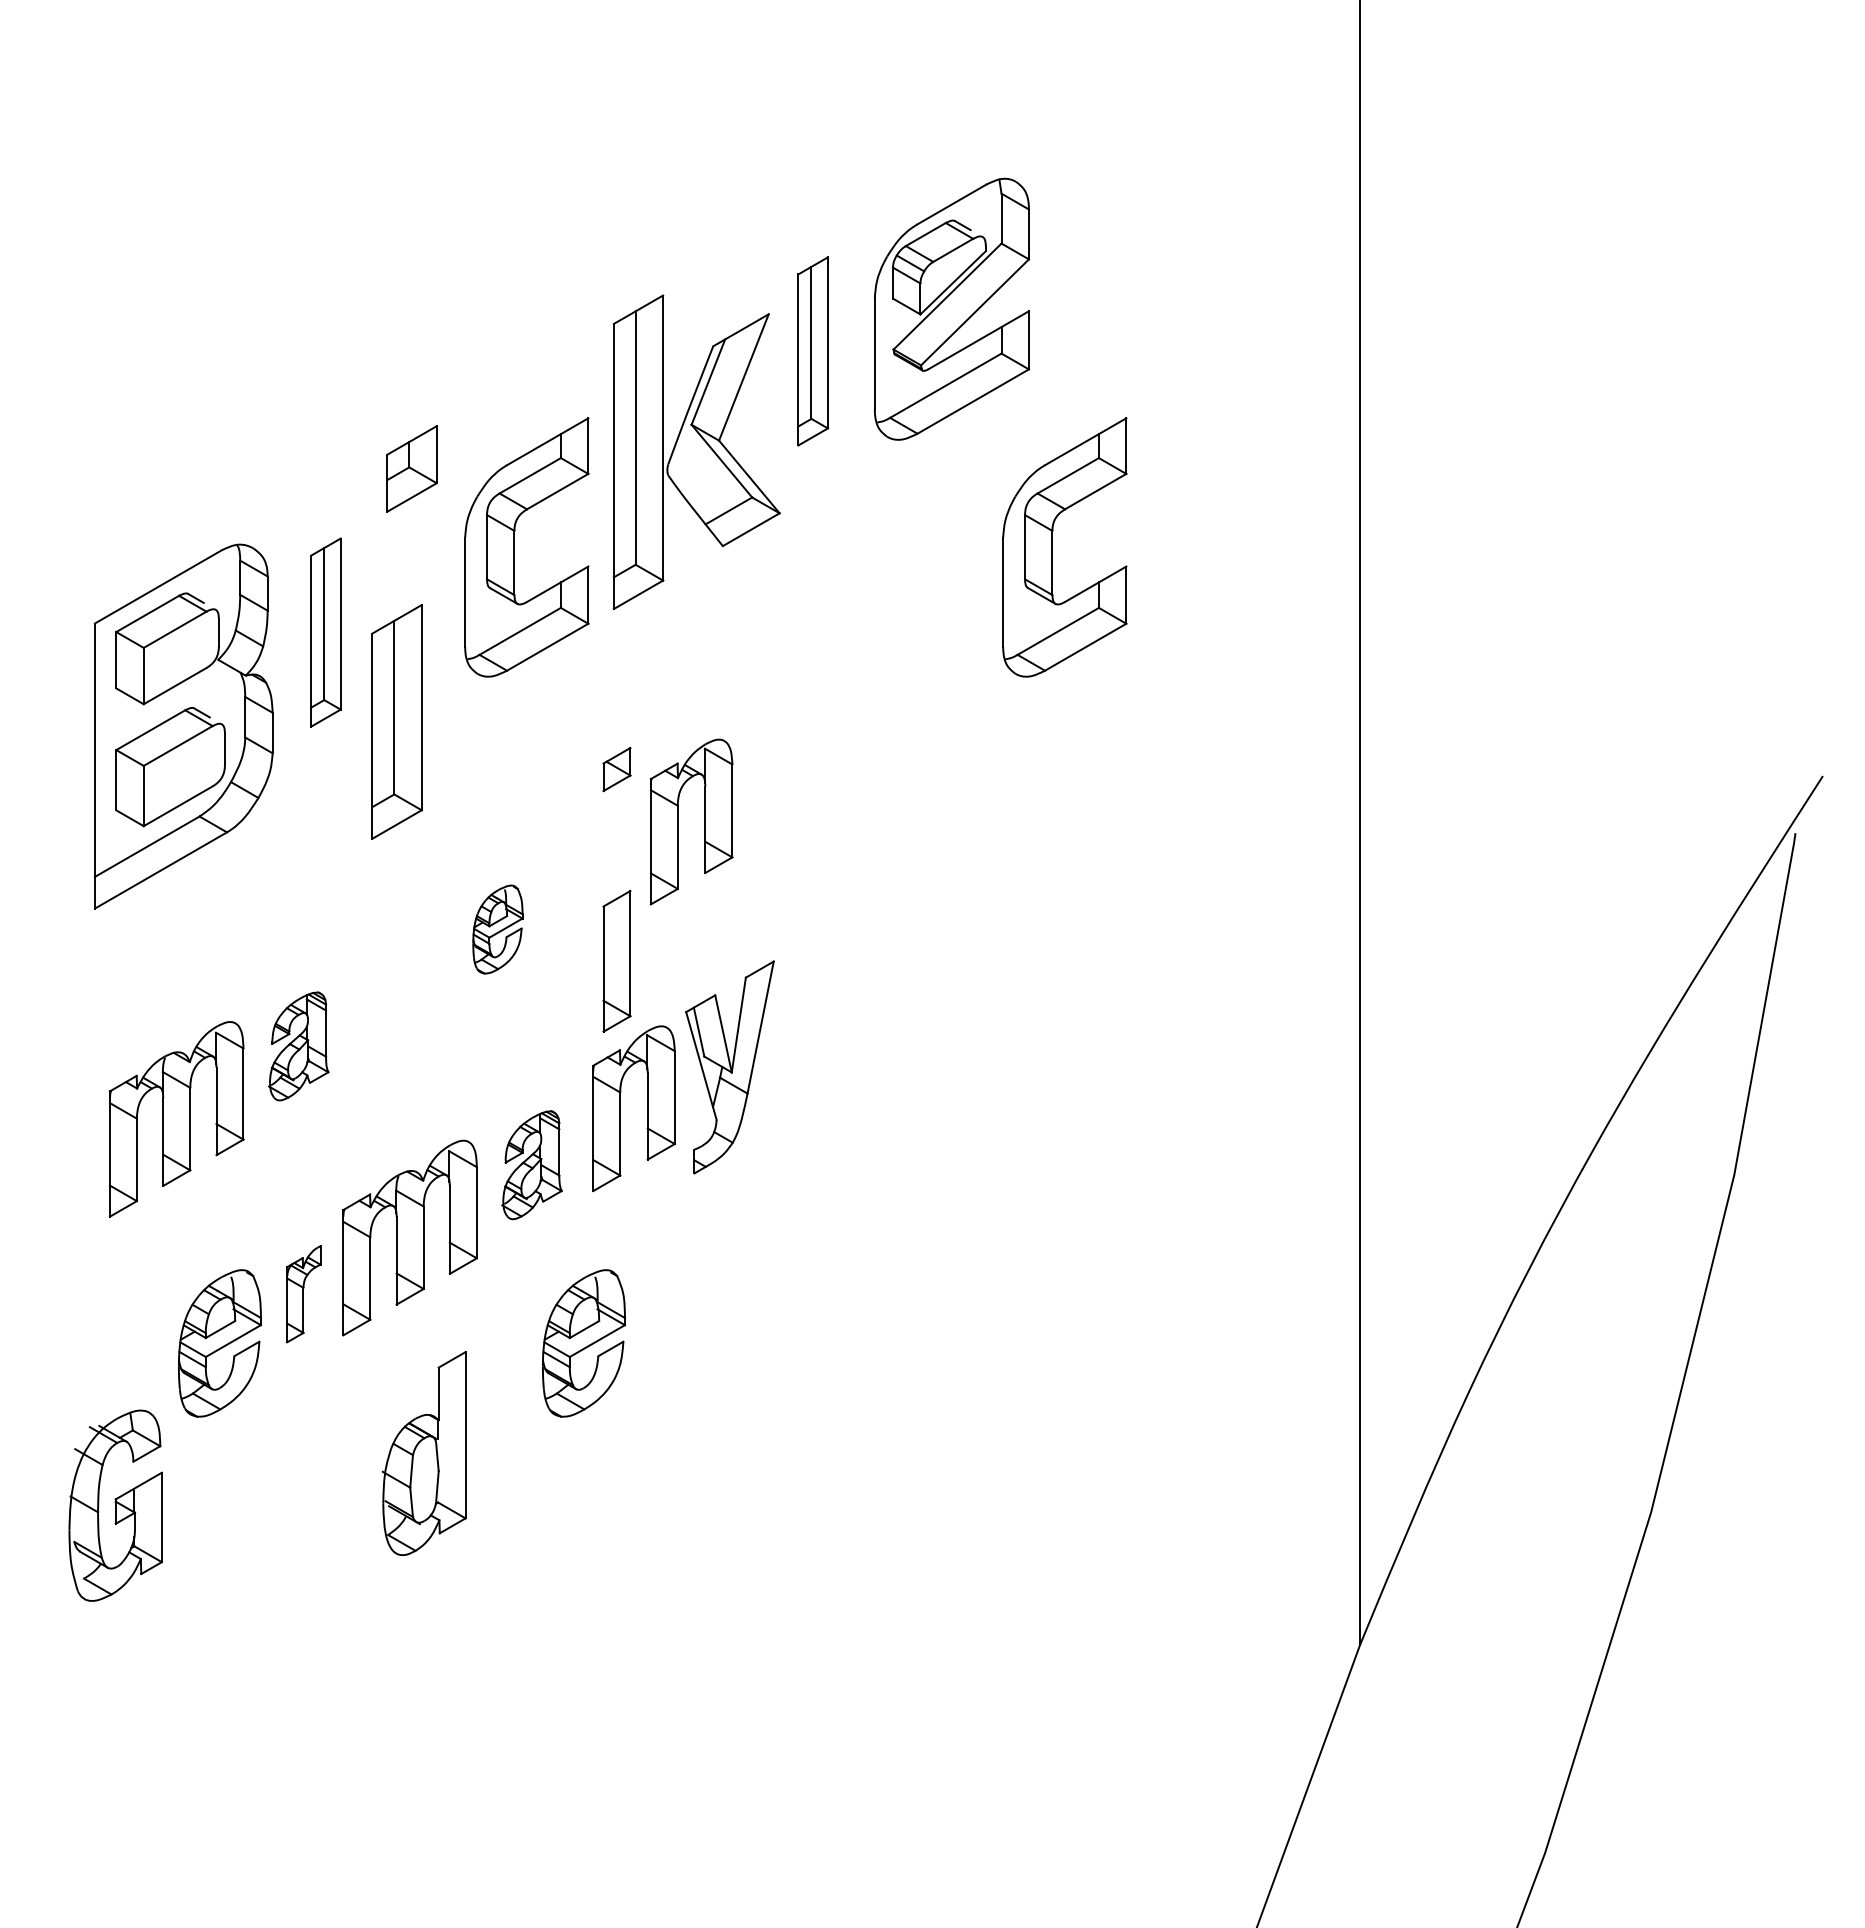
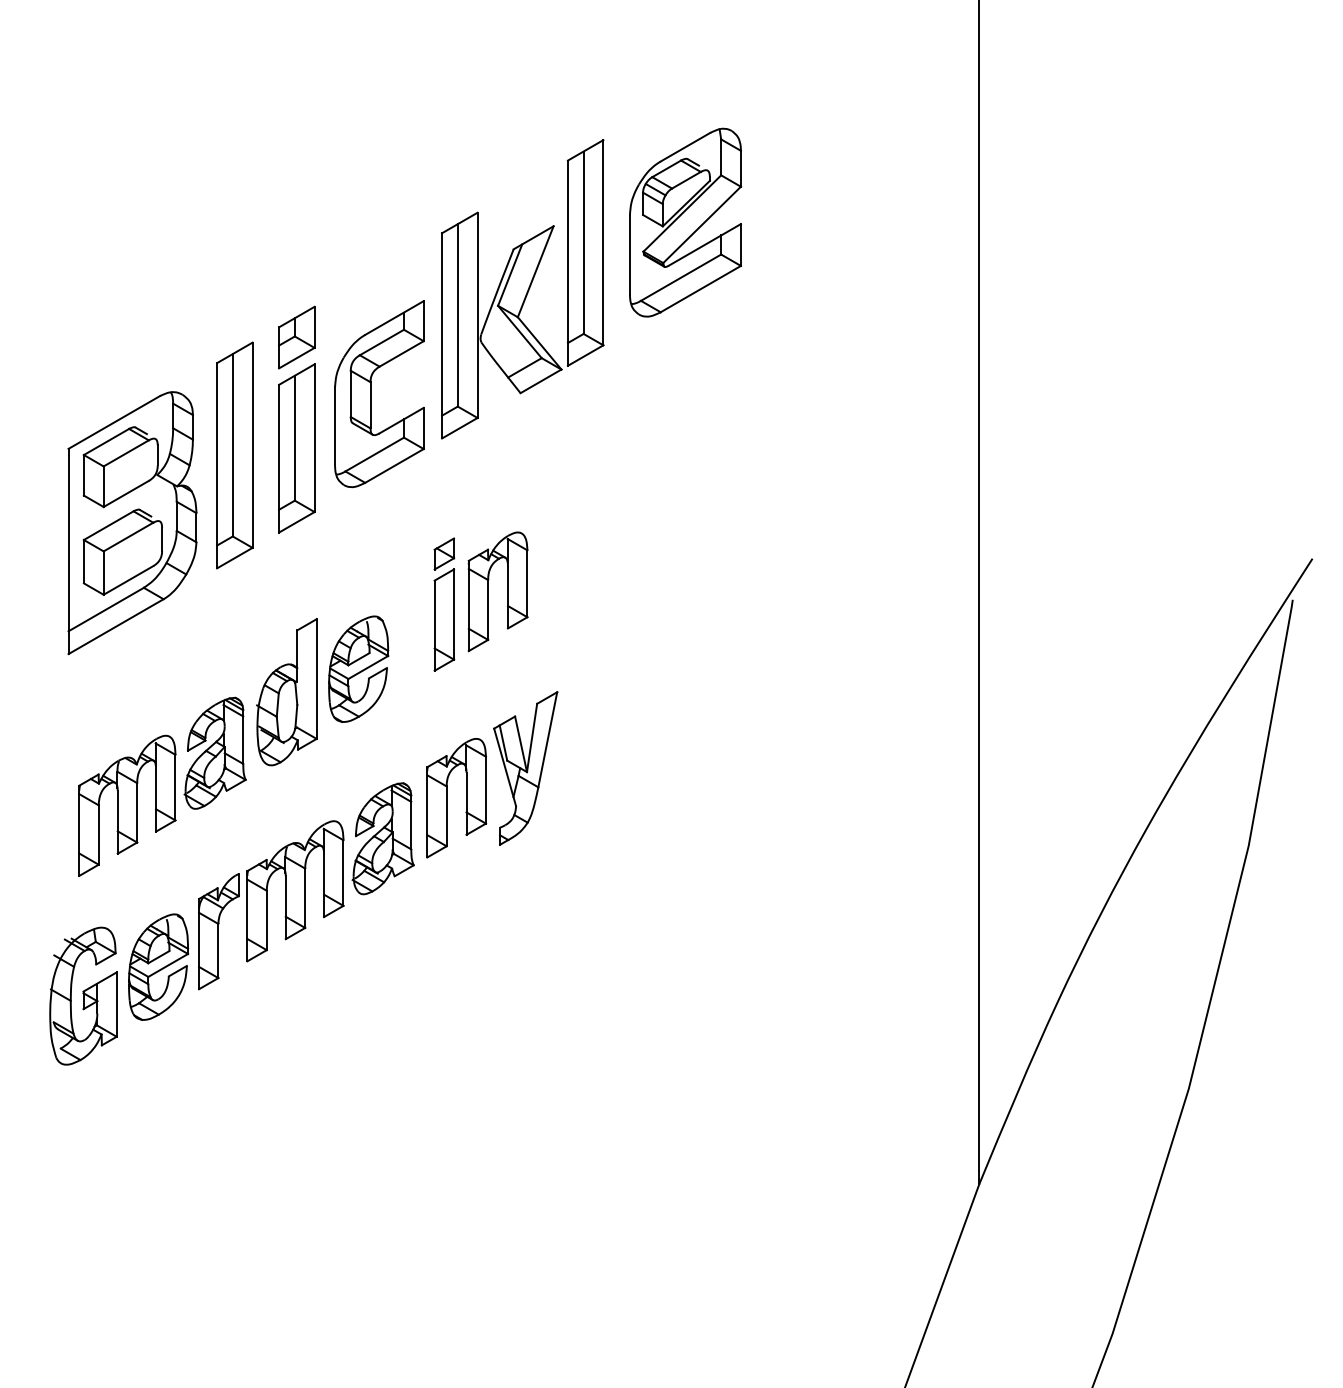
part: (812, 351) -> (585, 253), size x1.67
part: (1052, 547) -> (757, 394), removed
part: (325, 632) -> (234, 455), size x1.67
part: (396, 721) -> (296, 448), moved
part: (497, 929) -> (358, 669), size x1.67
part: (616, 961) -> (444, 620), moved
part: (298, 1046) -> (215, 753), size x1.43
part: (531, 1165) -> (382, 839), size x1.43
part: (303, 1294) -> (218, 931), size x1.67
part: (583, 1343) -> (420, 967), removed
part: (423, 1453) -> (286, 692), moved
part: (115, 1505) -> (83, 995), moved

